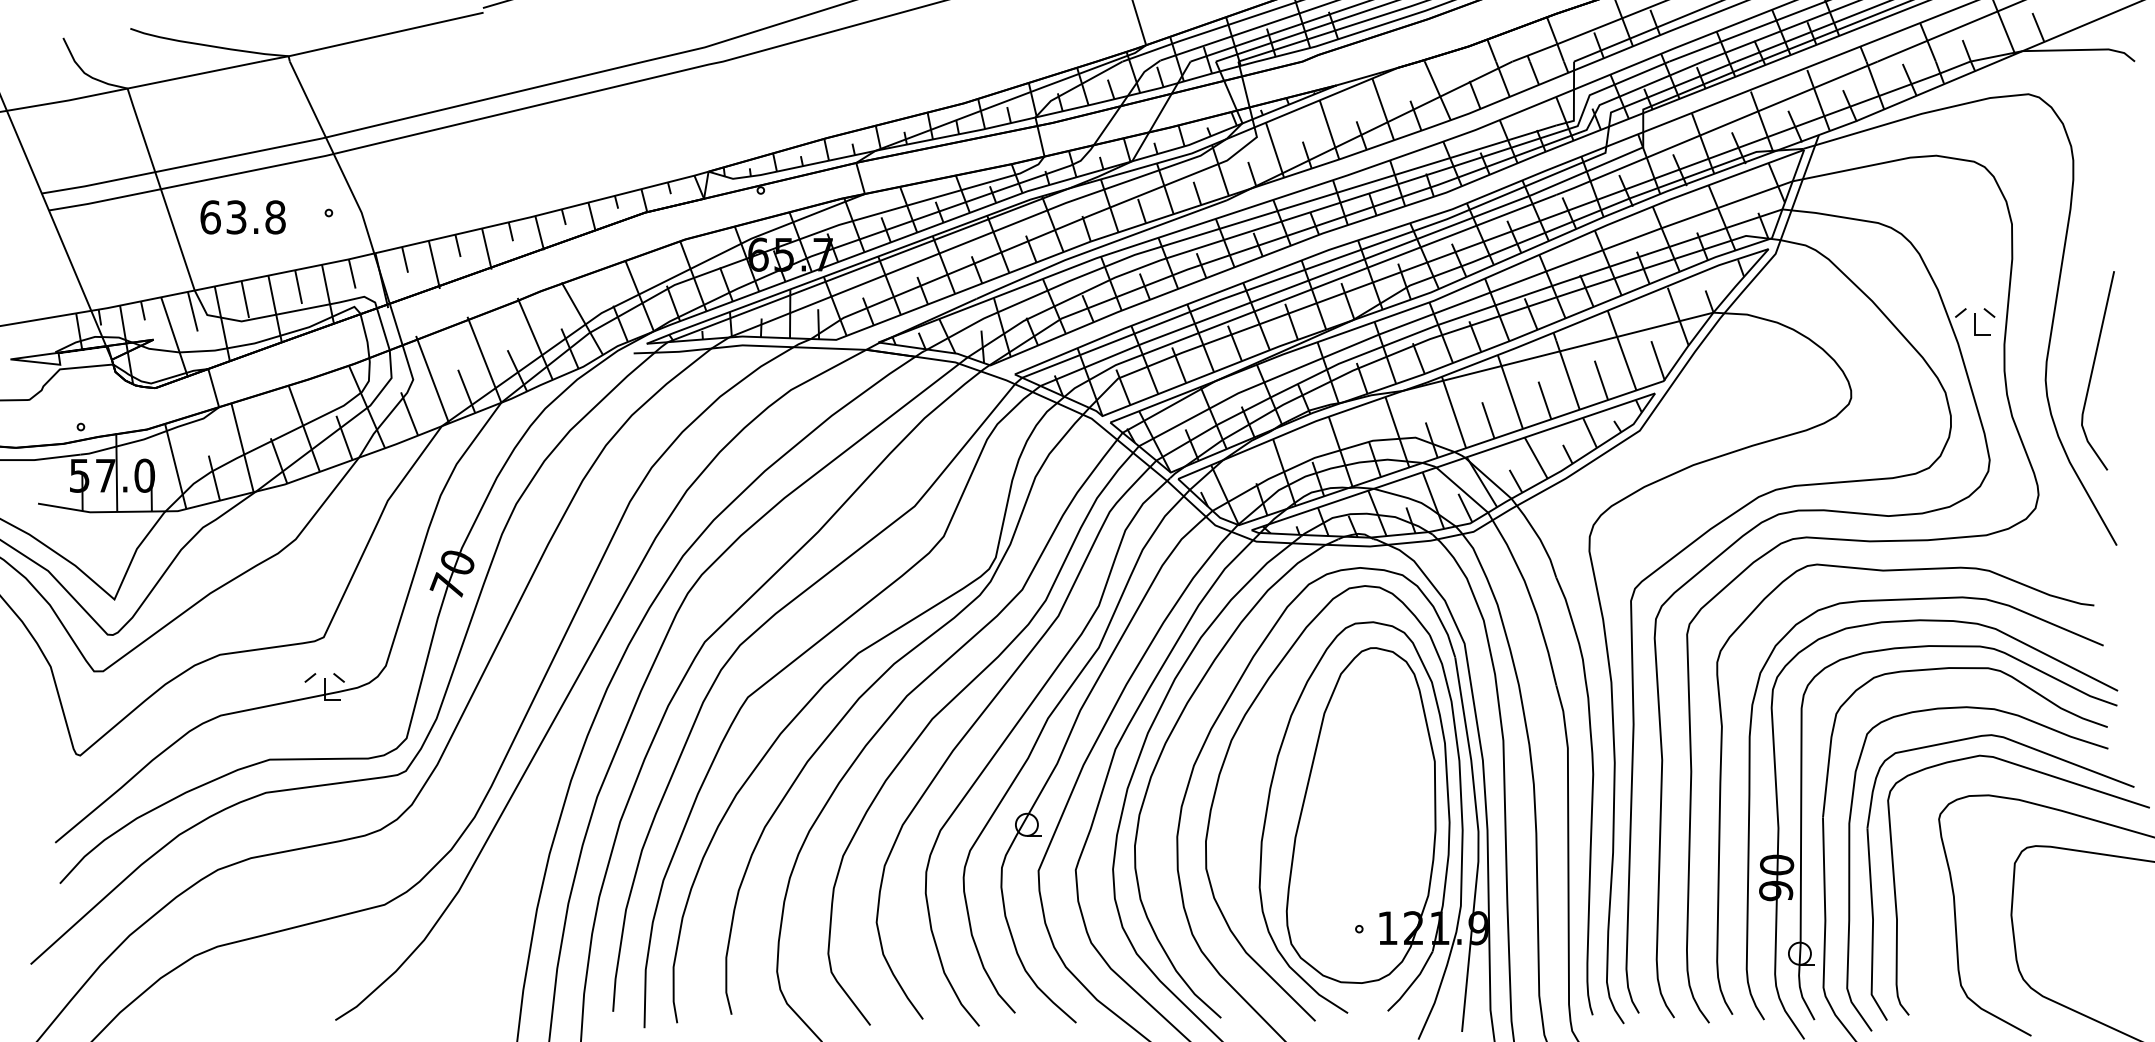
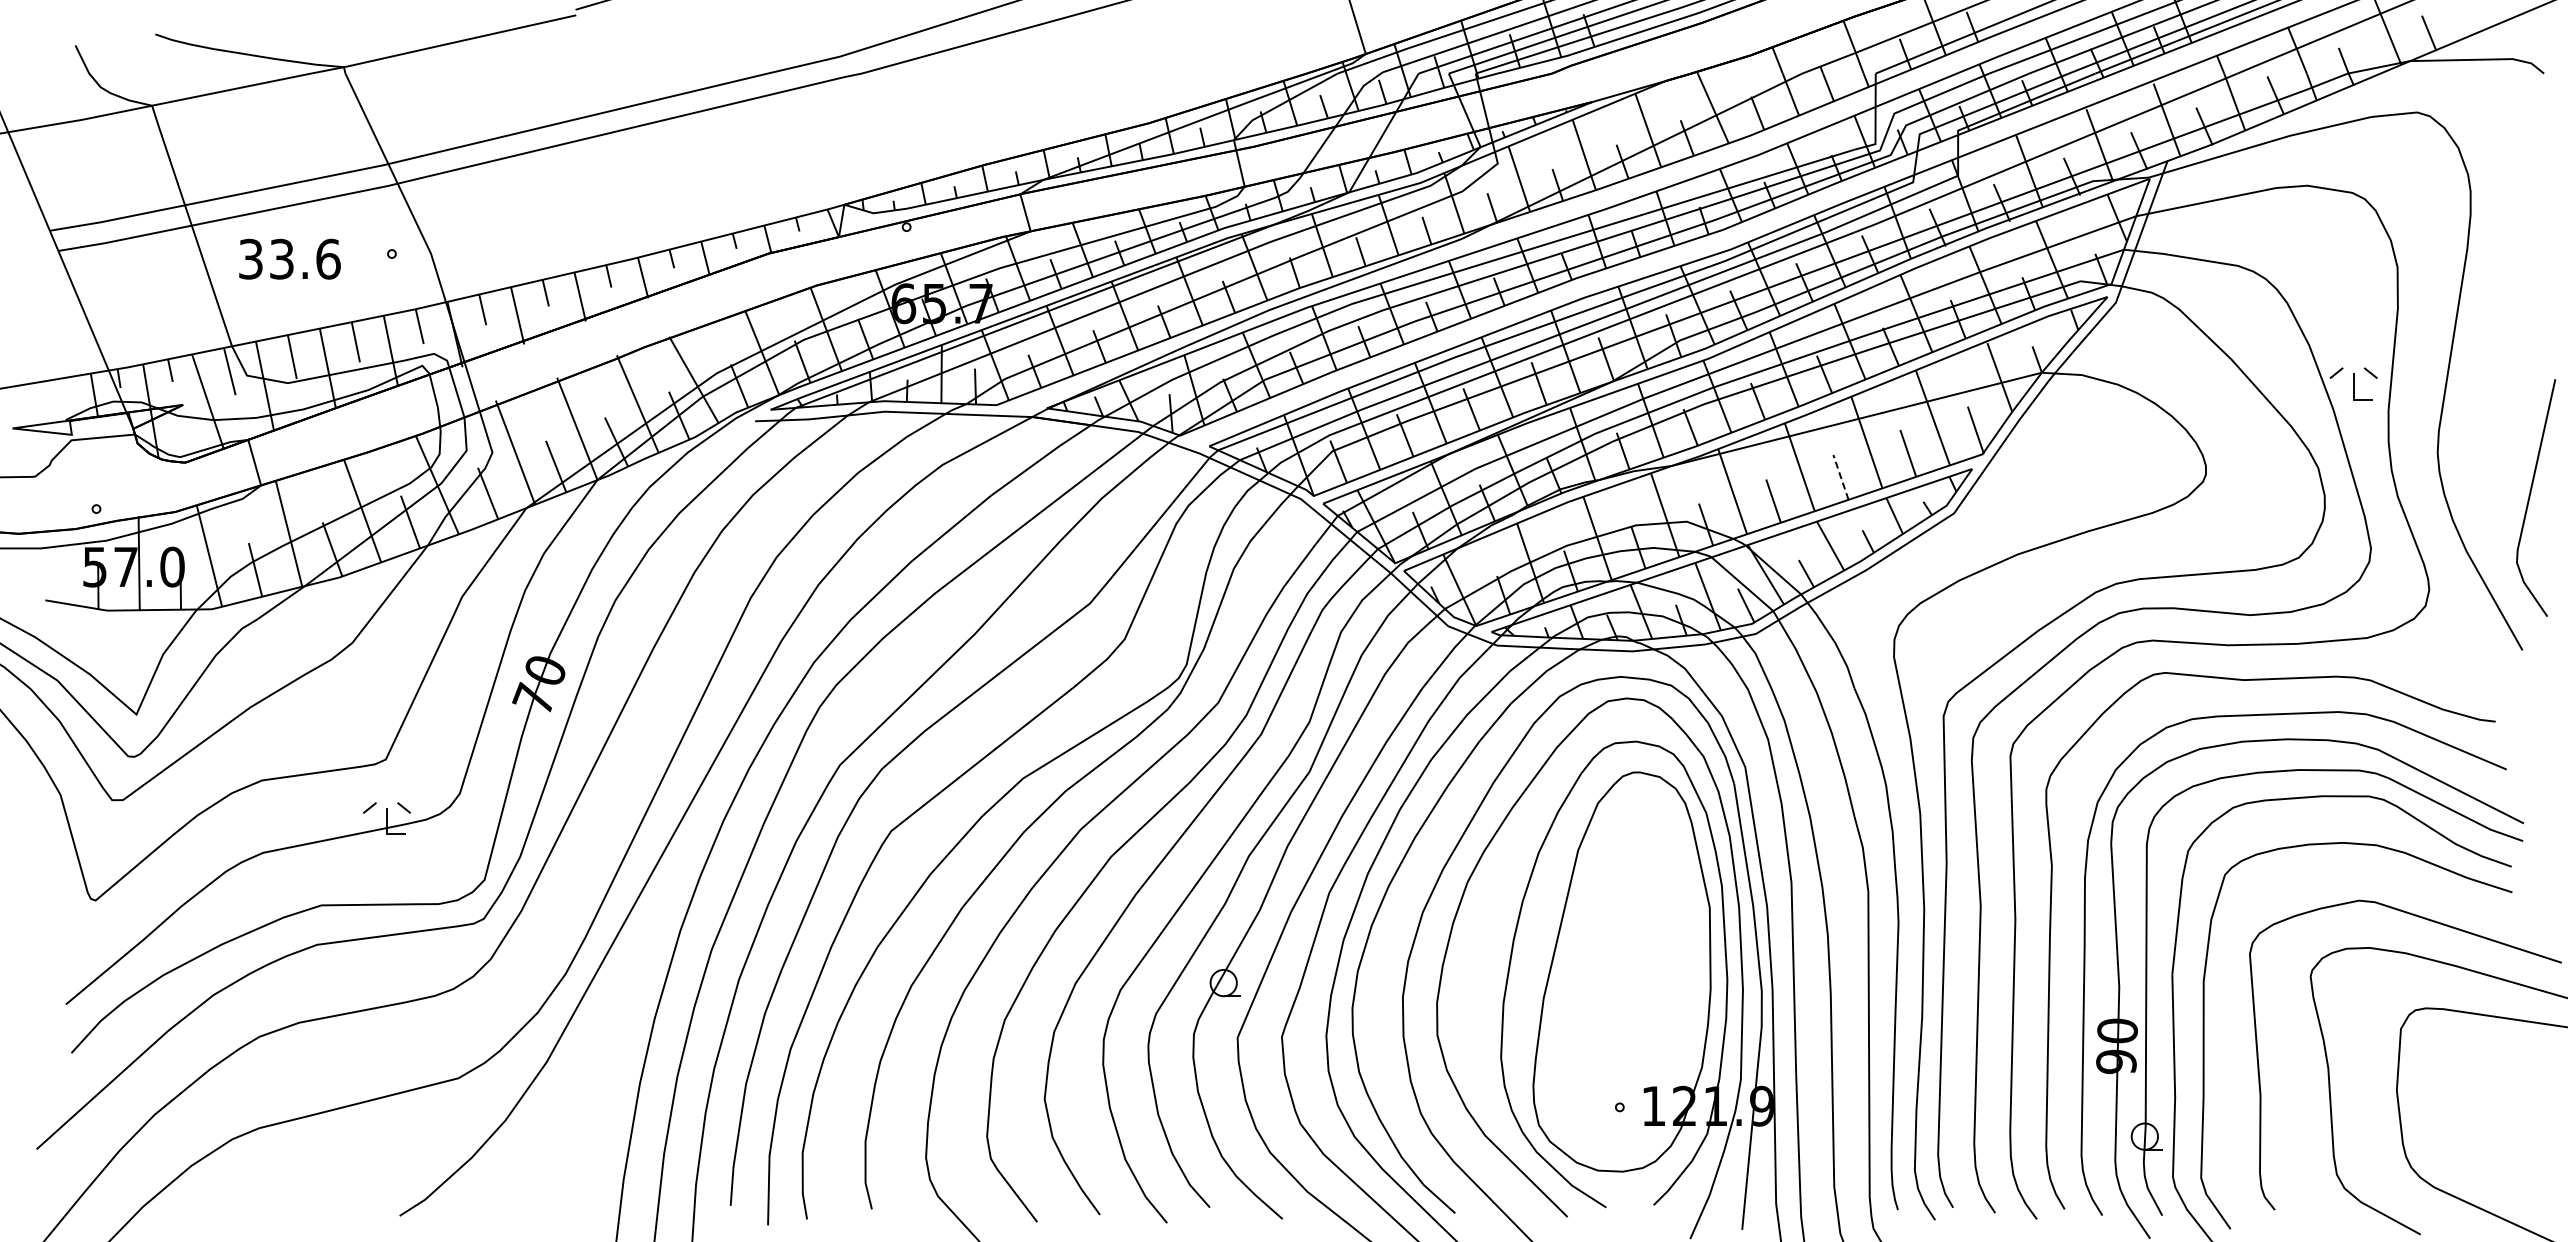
text: (242, 216) -> (289, 258), 63.8 -> 33.6
line: (2093, 370) -> (2530, 497), moved
line: (1544, 400) -> (1840, 477), solid -> dashed
part: (1871, 881) -> (2230, 1050), removed

